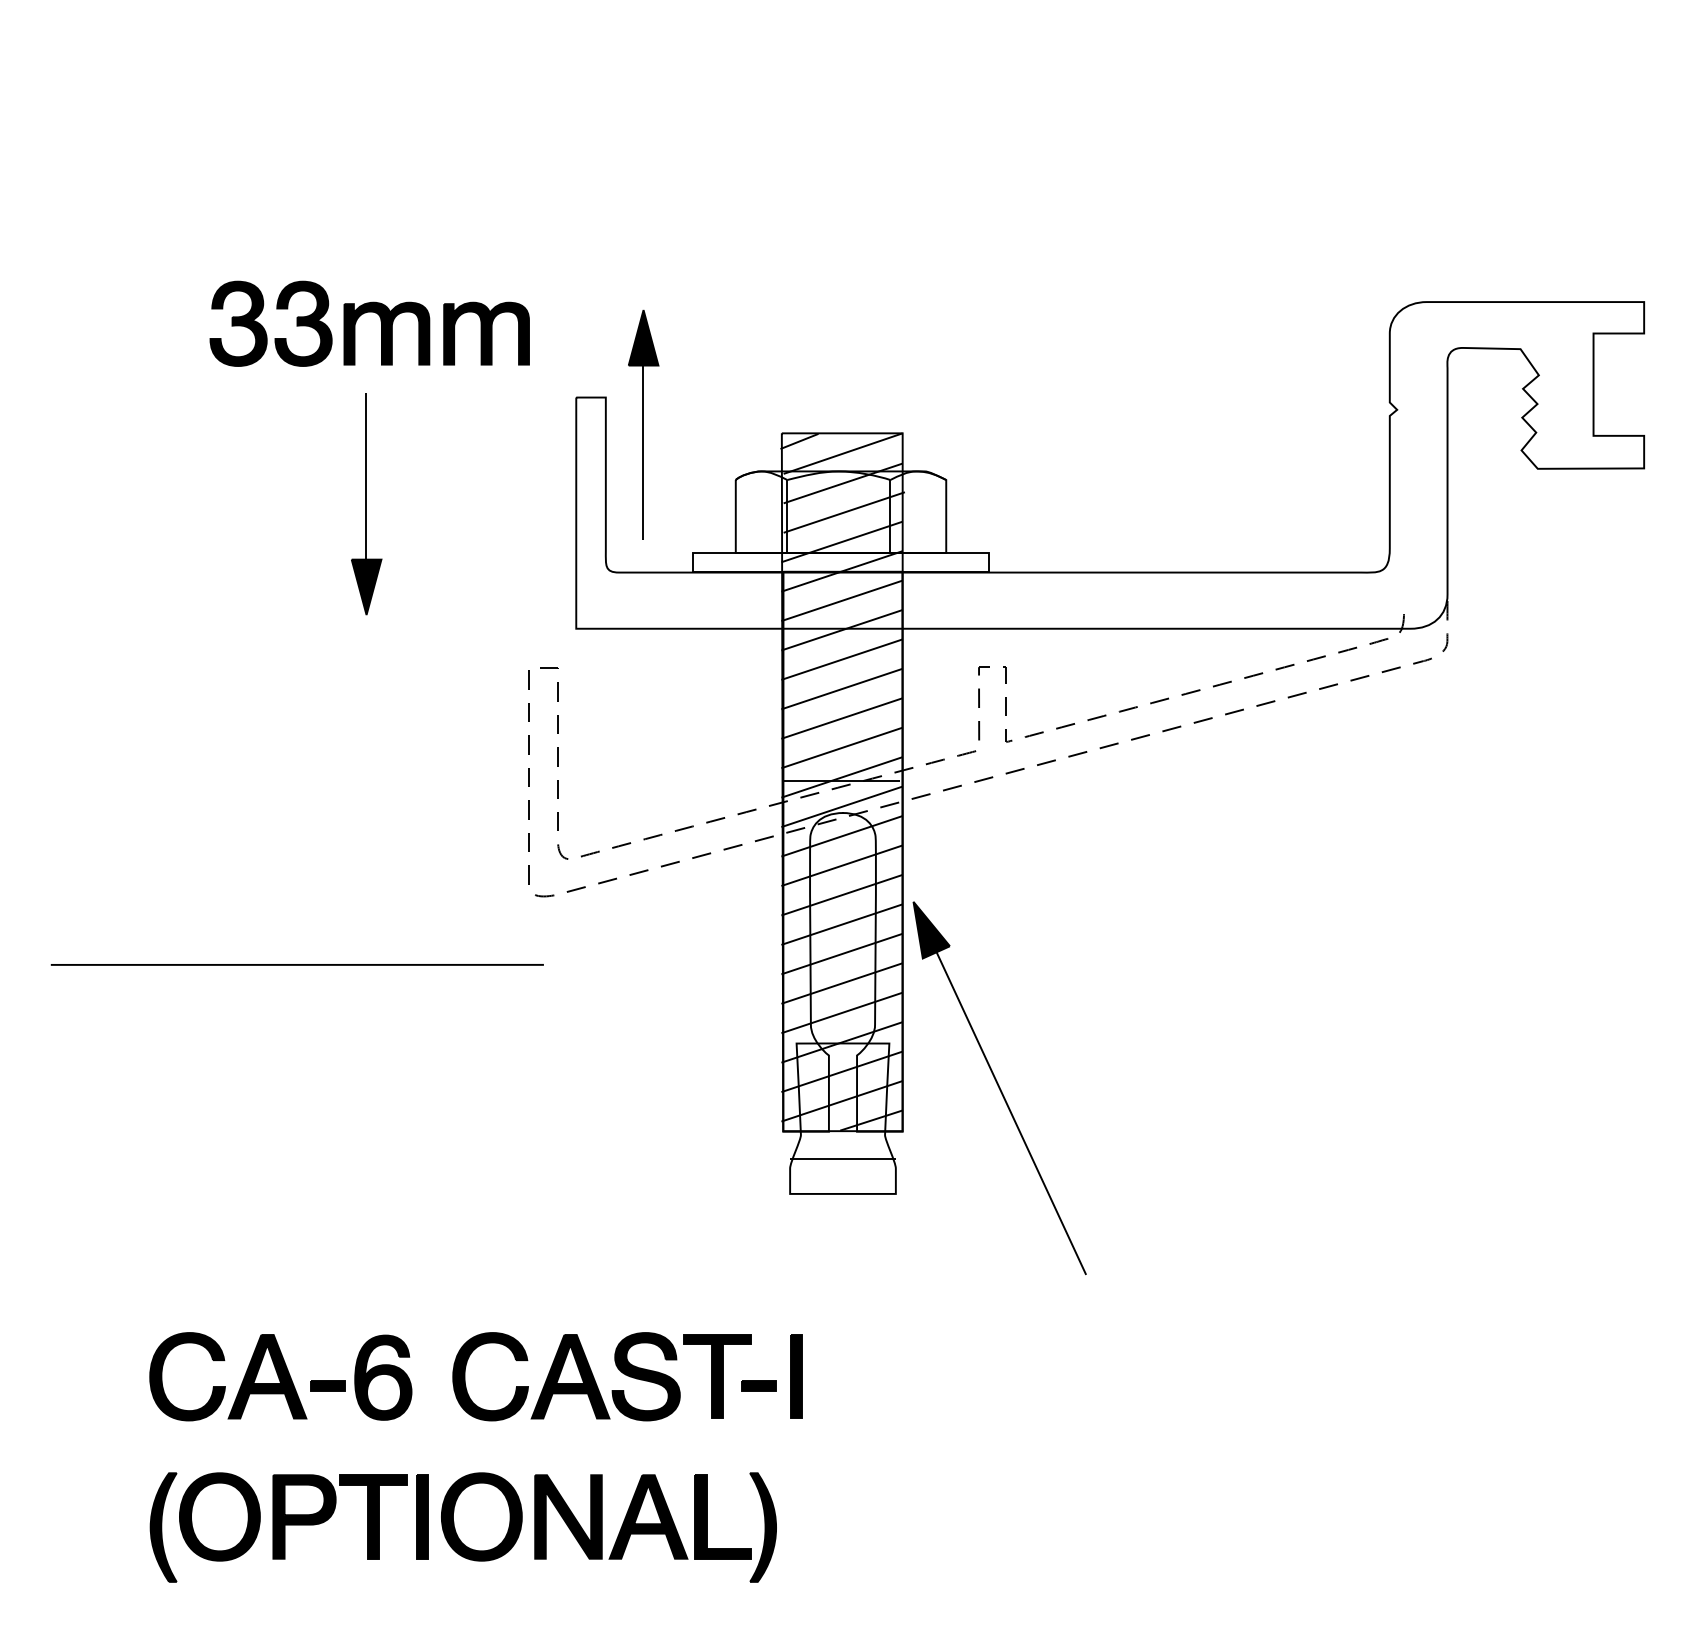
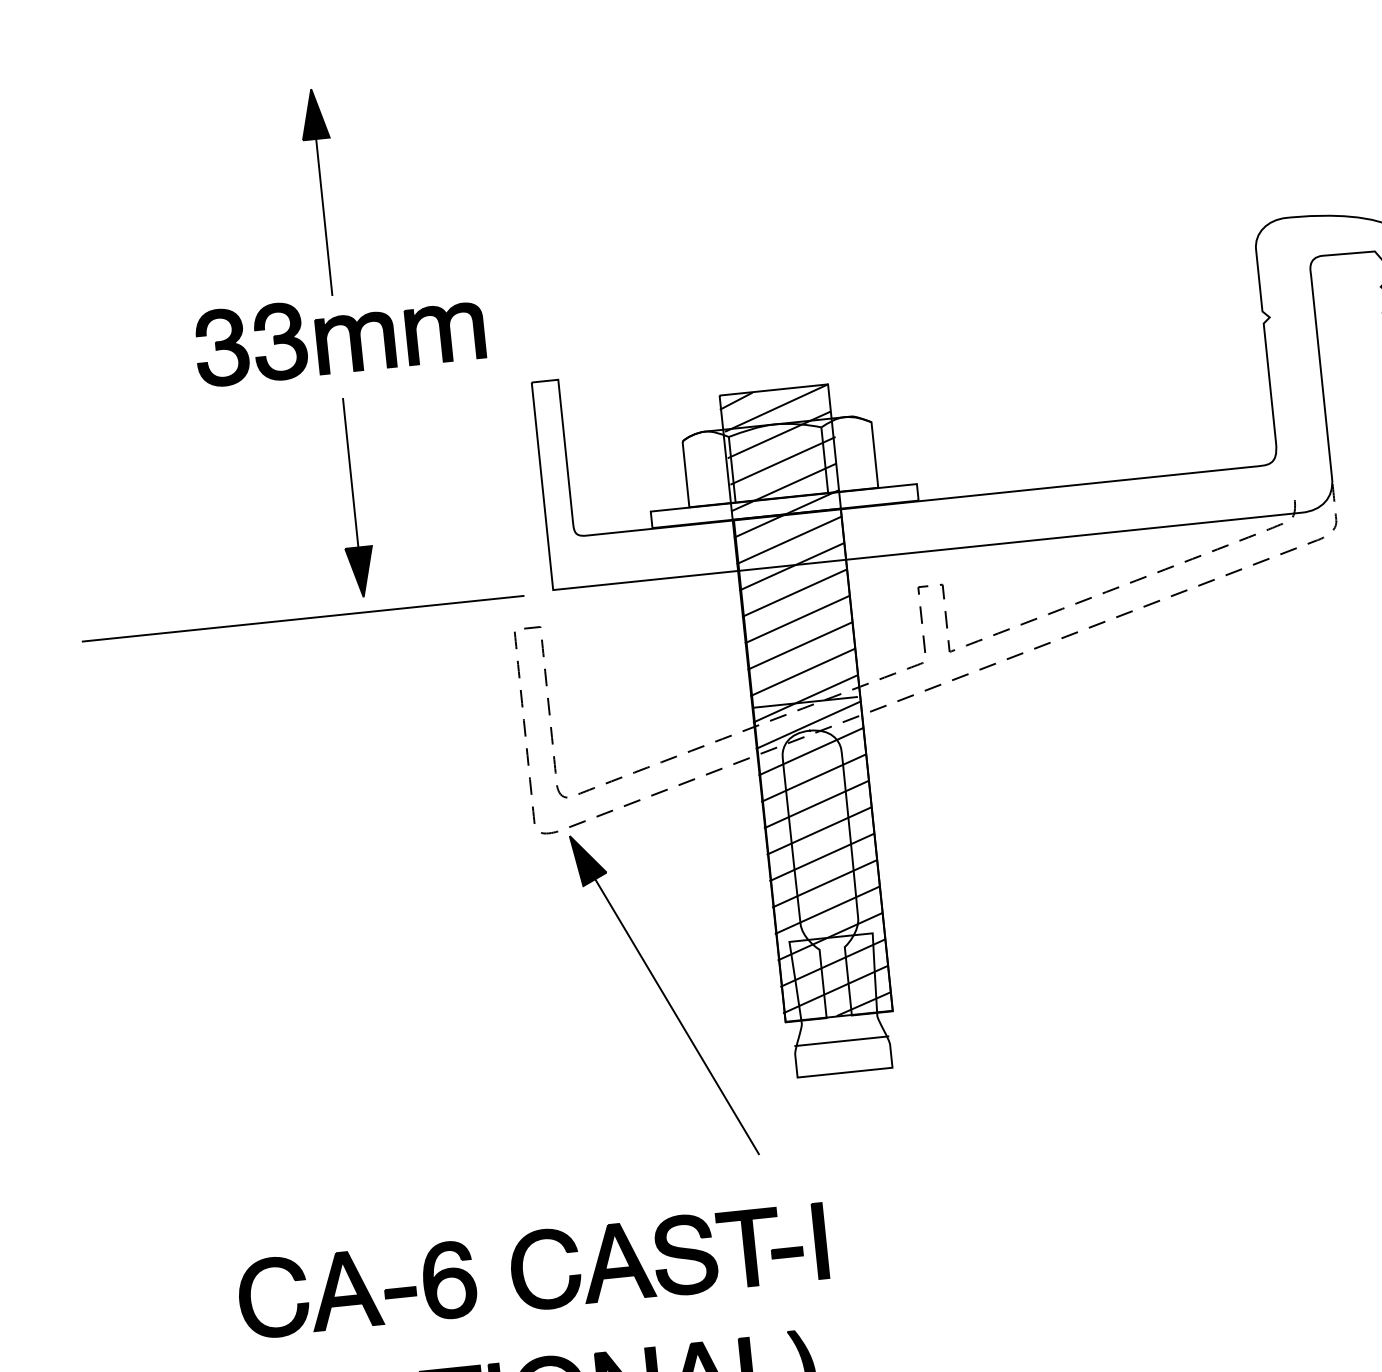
part: (643, 424) -> (321, 191), moved
line: (296, 964) -> (302, 618), moved
part: (999, 1088) -> (664, 995), moved

